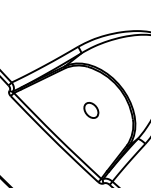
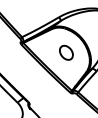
part: (91, 110) -> (66, 52), size x1.67

